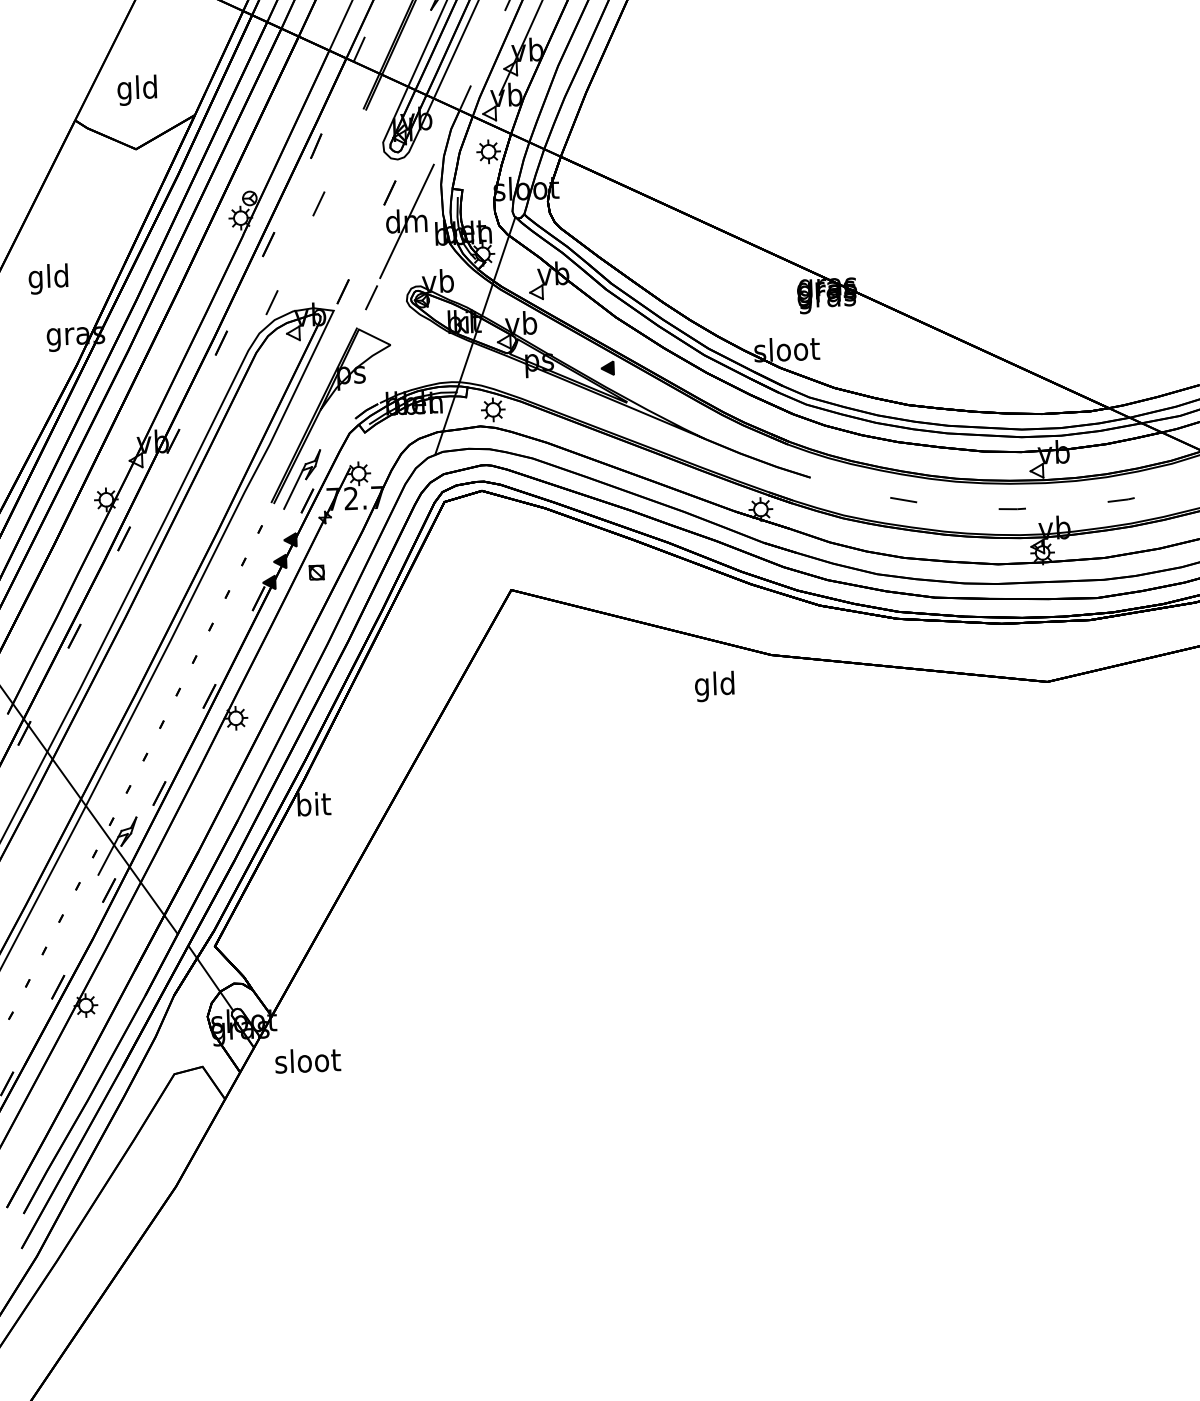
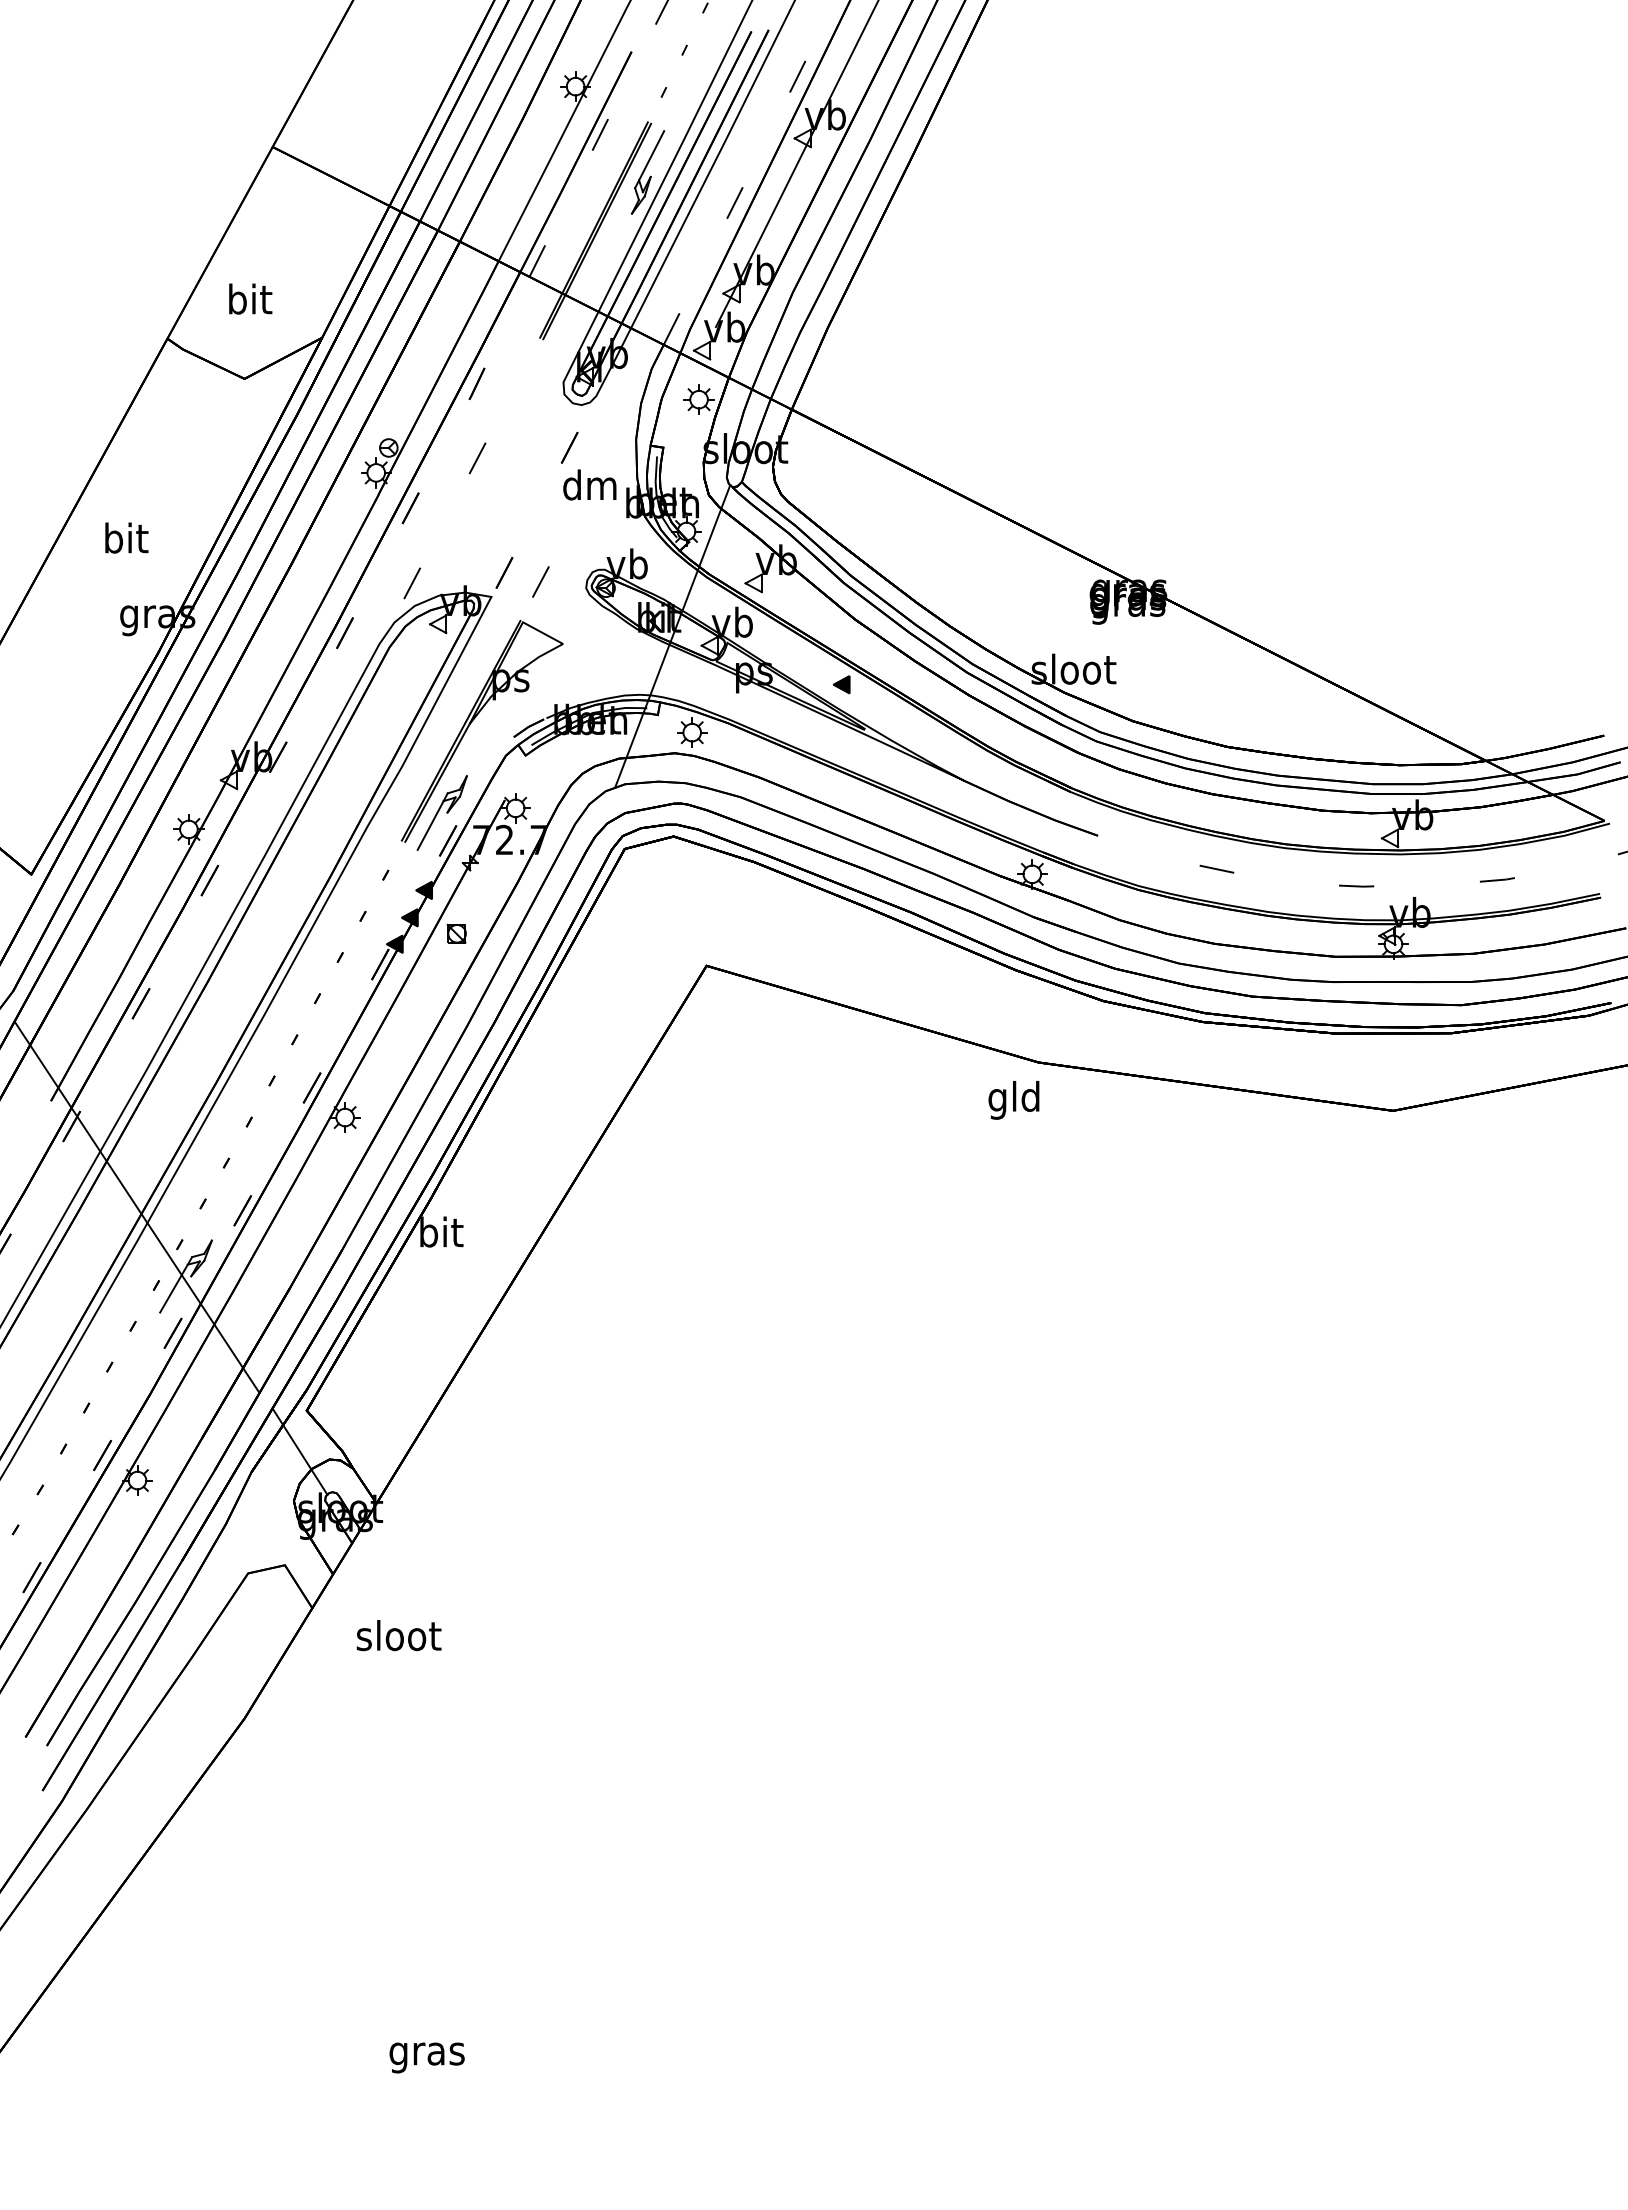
text: (136, 89) -> (248, 302), gld -> bit
line: (406, 221) -> (589, 485), removed
text: (47, 278) -> (124, 541), gld -> bit
text: (714, 686) -> (1013, 1100), moved
text: (307, 1060) -> (398, 1635), moved

